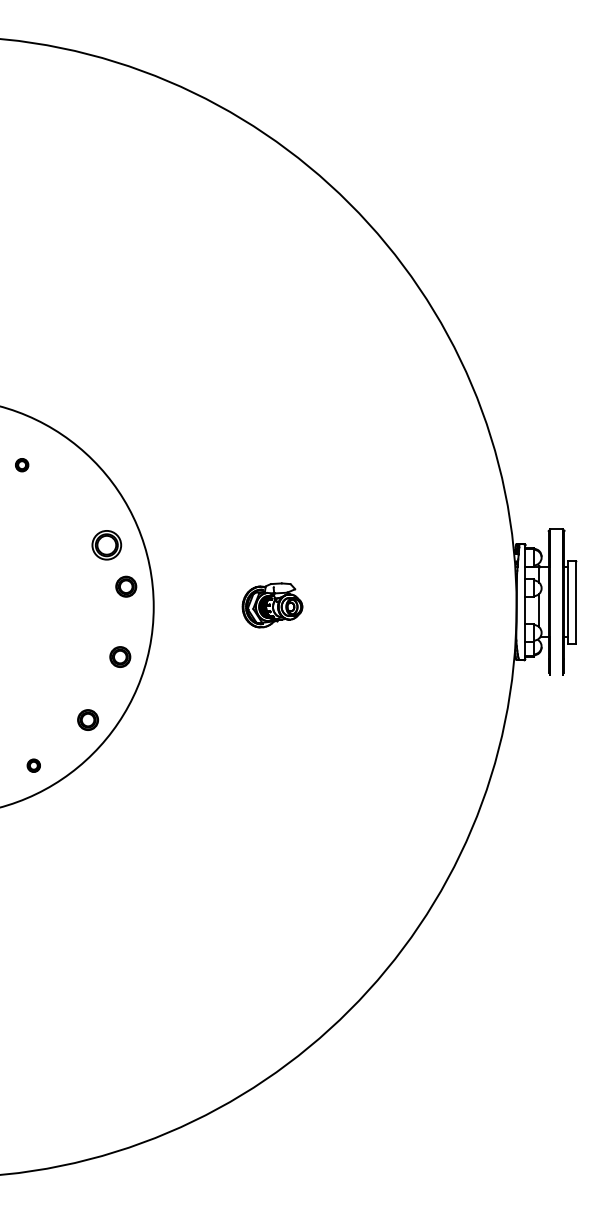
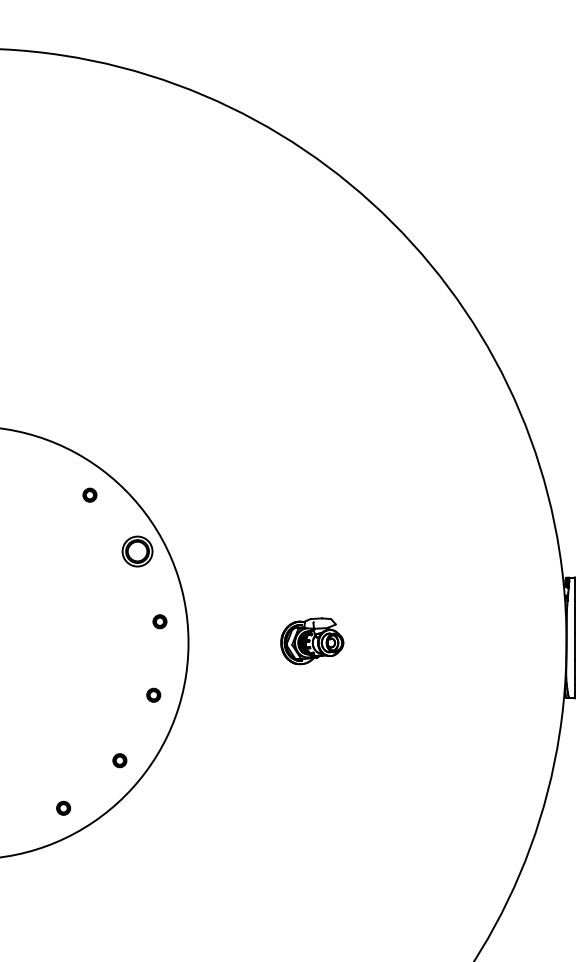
part: (22, 465) -> (90, 495), moved
part: (106, 545) -> (137, 551), moved
part: (126, 586) -> (160, 621), size x0.62
part: (120, 657) -> (153, 695), size x0.62
part: (87, 719) -> (119, 760), size x0.62

